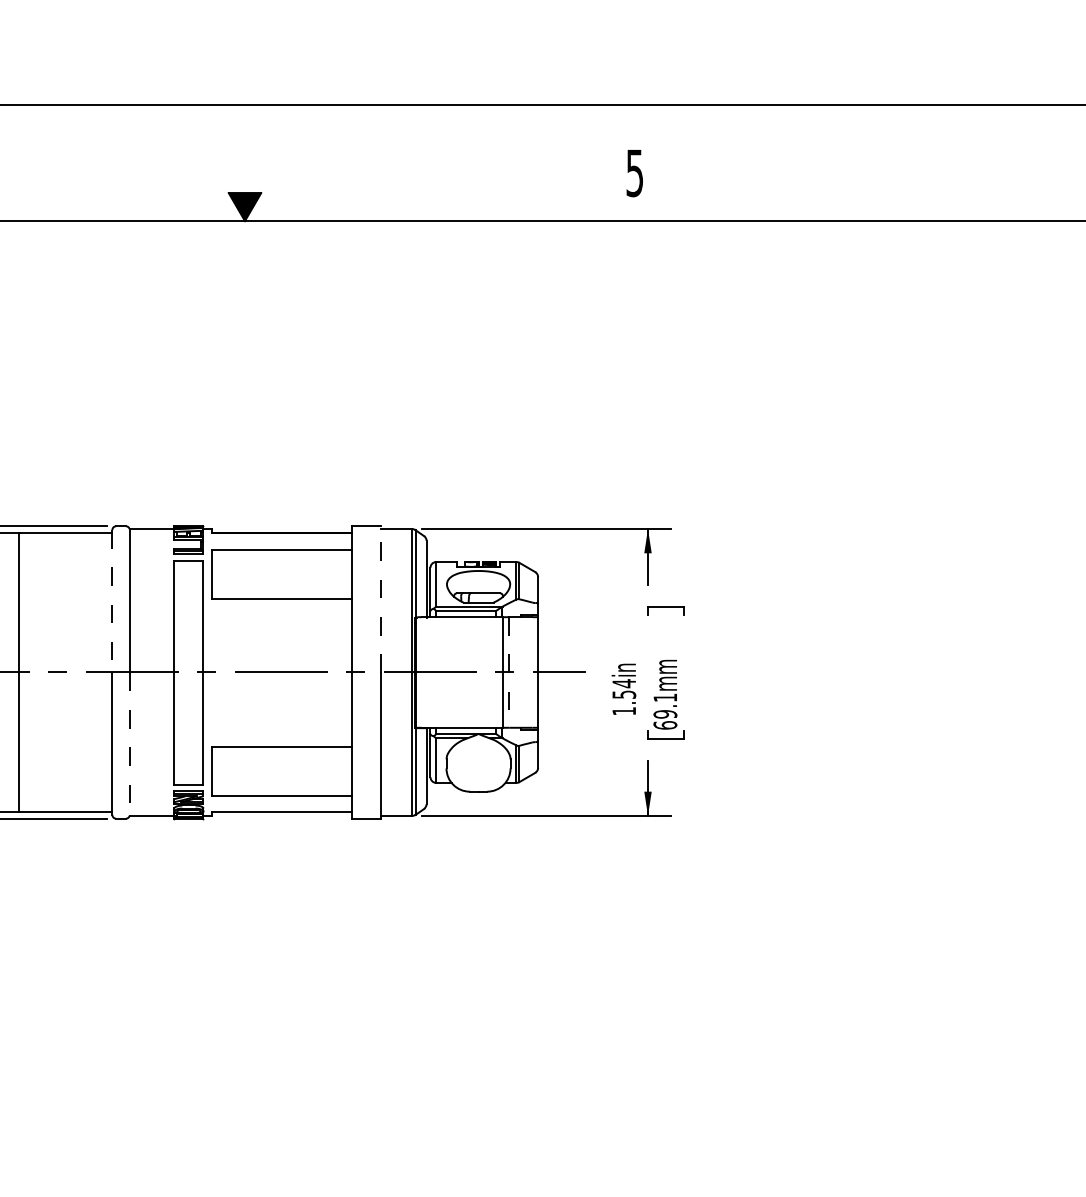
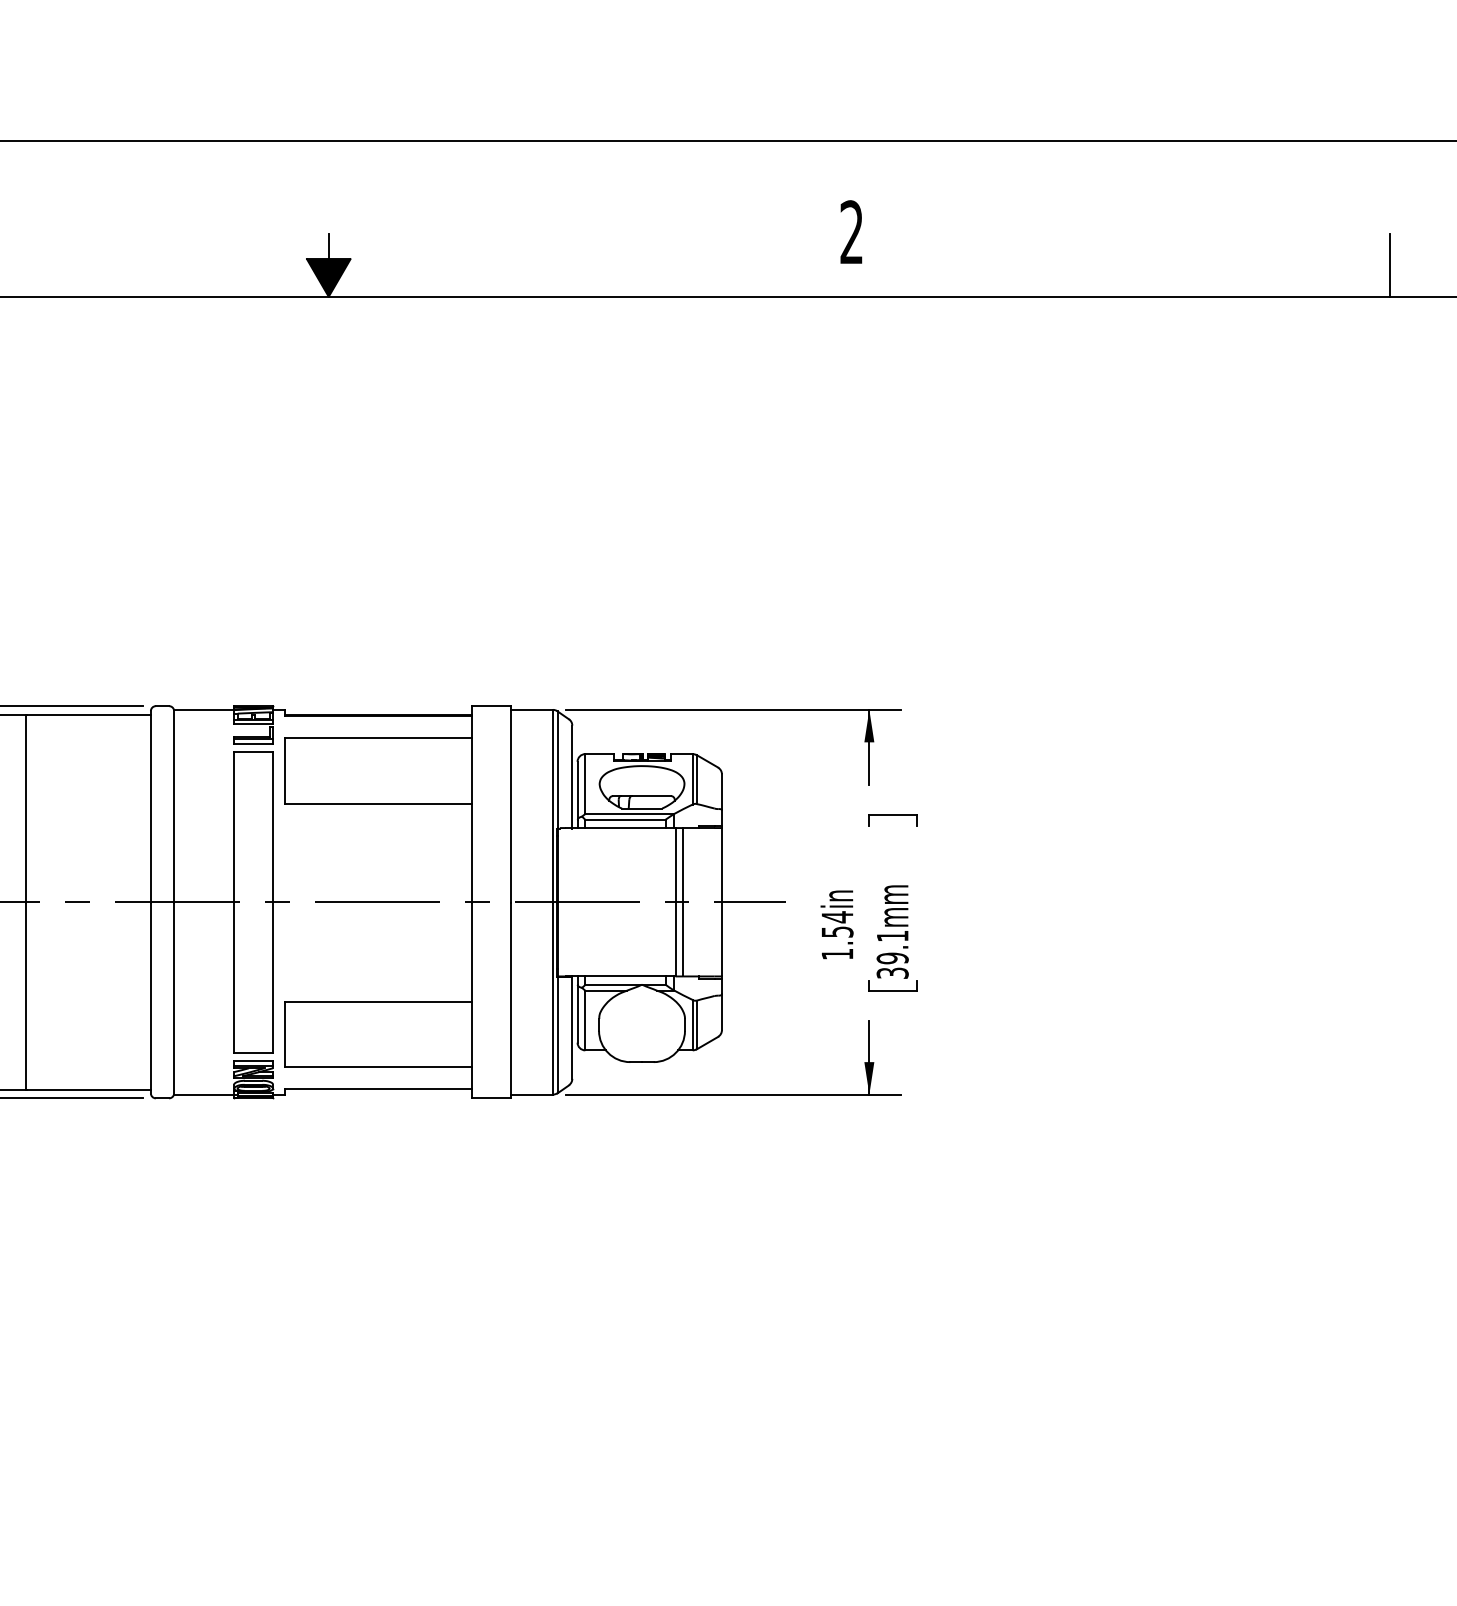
text: (634, 173) -> (851, 232), 5 -> 2
line: (244, 183) -> (328, 246), added
line: (1036, 197) -> (1390, 265), added
line: (381, 598) -> (511, 803), dashed -> solid
line: (112, 601) -> (150, 806), dashed -> solid
line: (509, 672) -> (683, 902), dashed -> solid
text: (665, 724) -> (892, 972), 69.1mm -> 39.1mm
line: (129, 744) -> (174, 998), dashed -> solid

